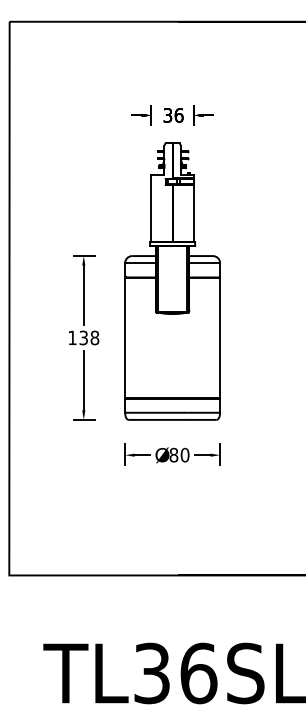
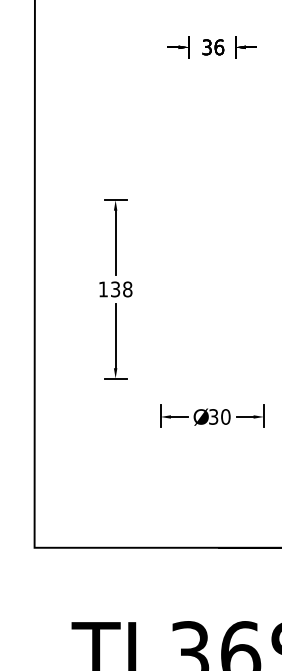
part: (172, 281) -> (212, 228), removed
text: (173, 455) -> (213, 417), 80 -> 30

